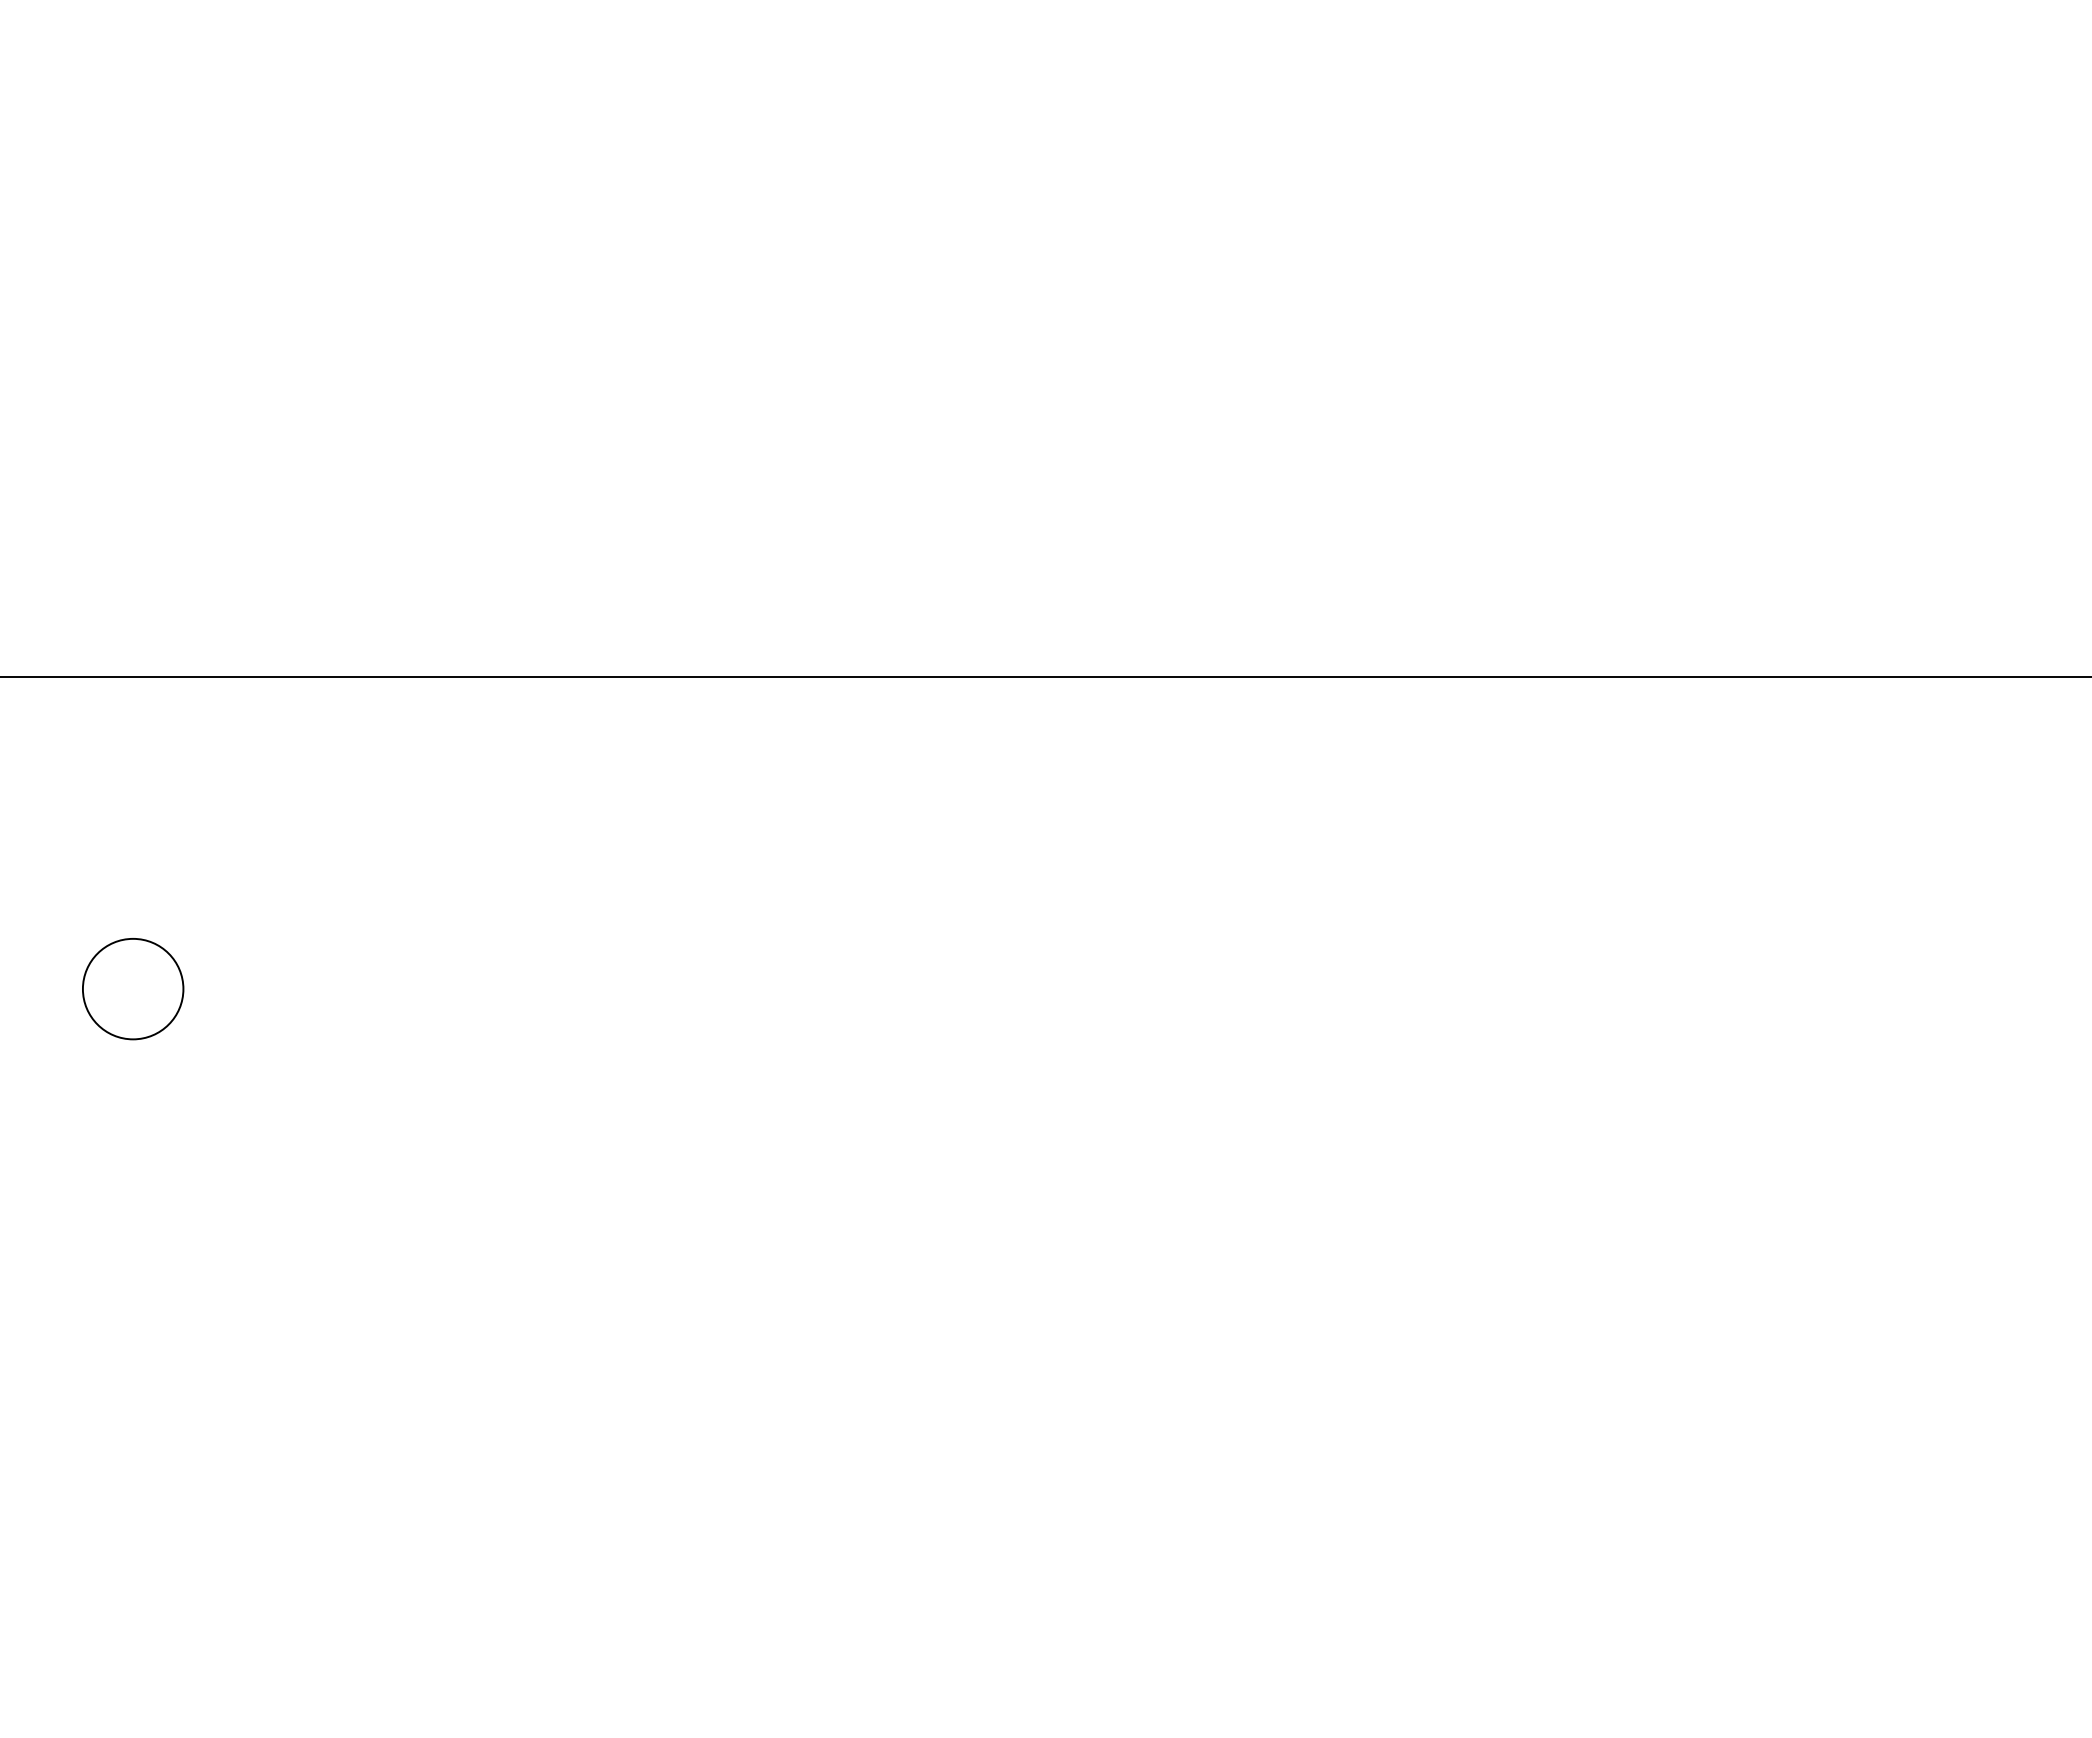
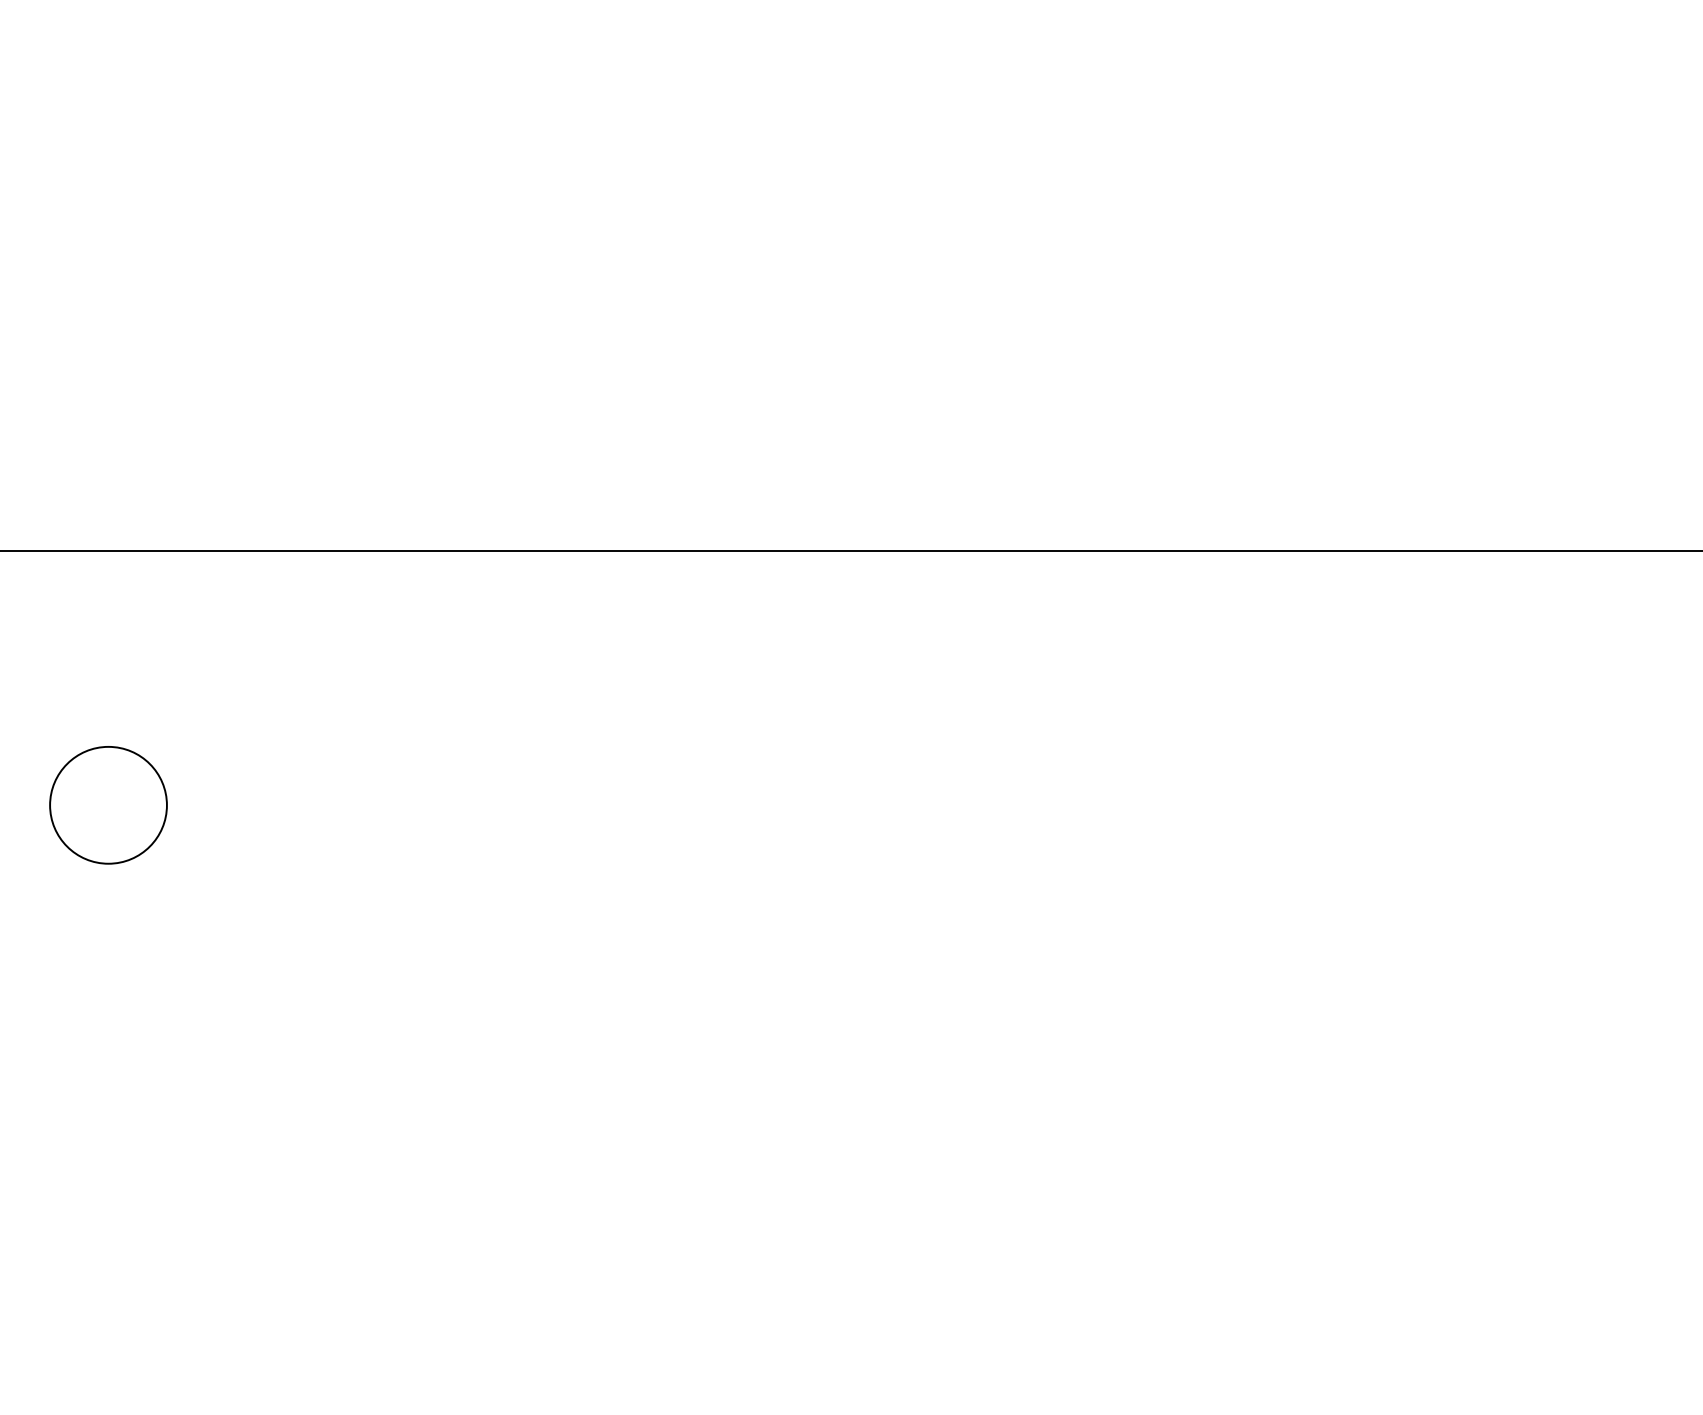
circle: (132, 988) -> (107, 804), size x1.43

